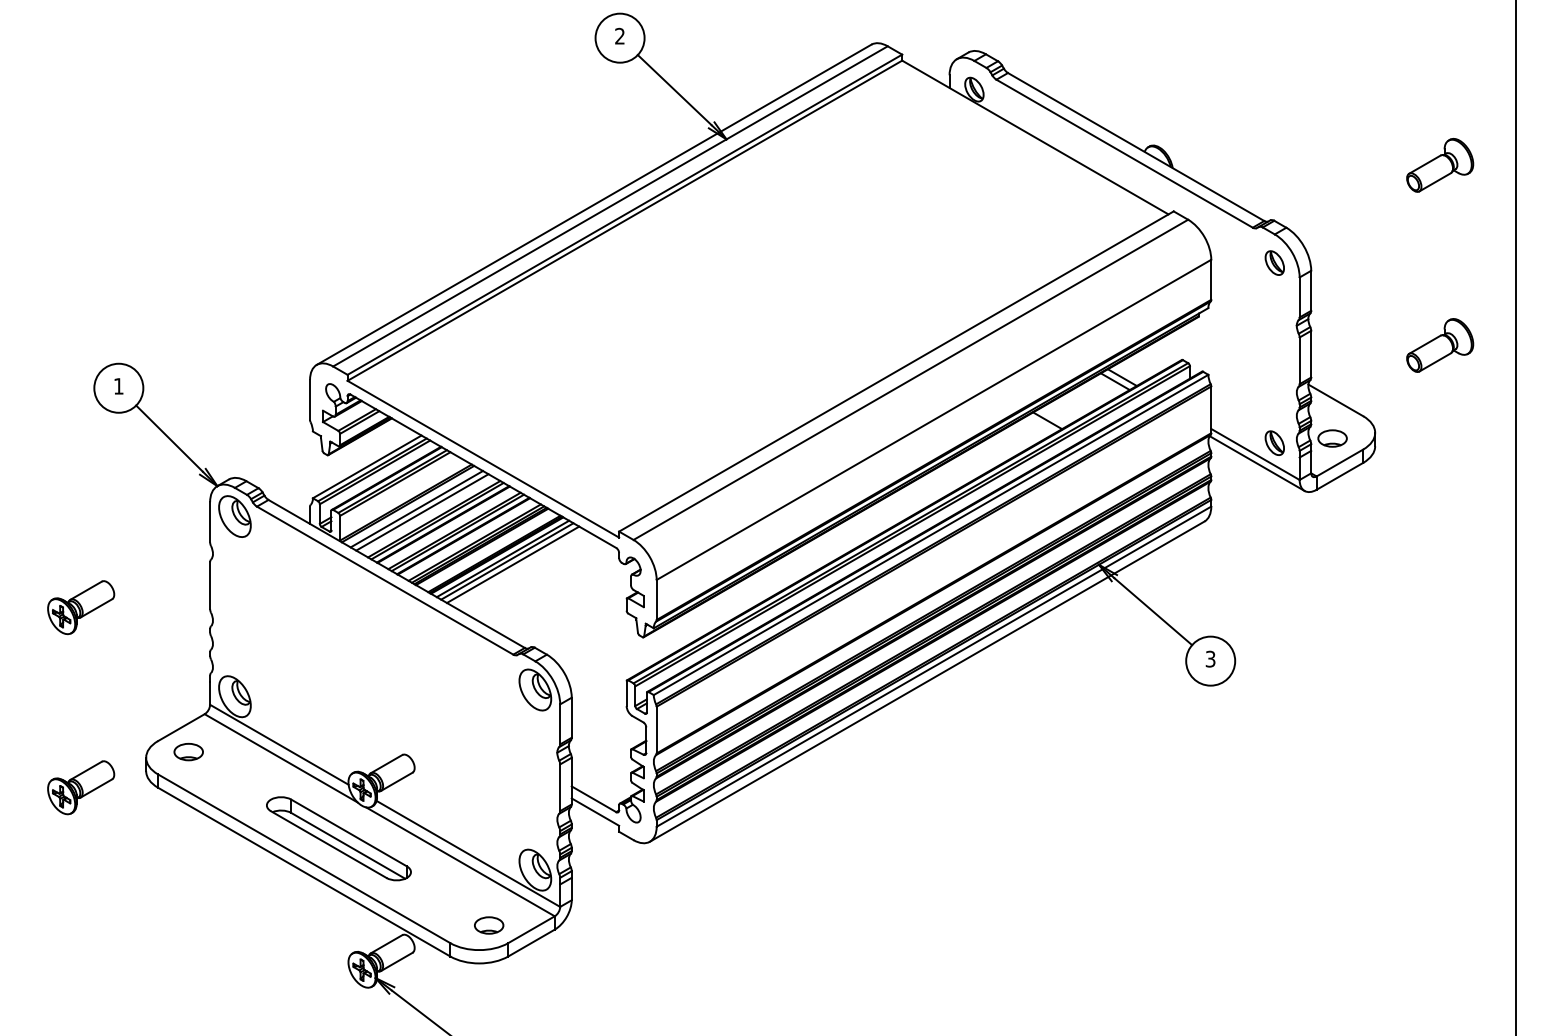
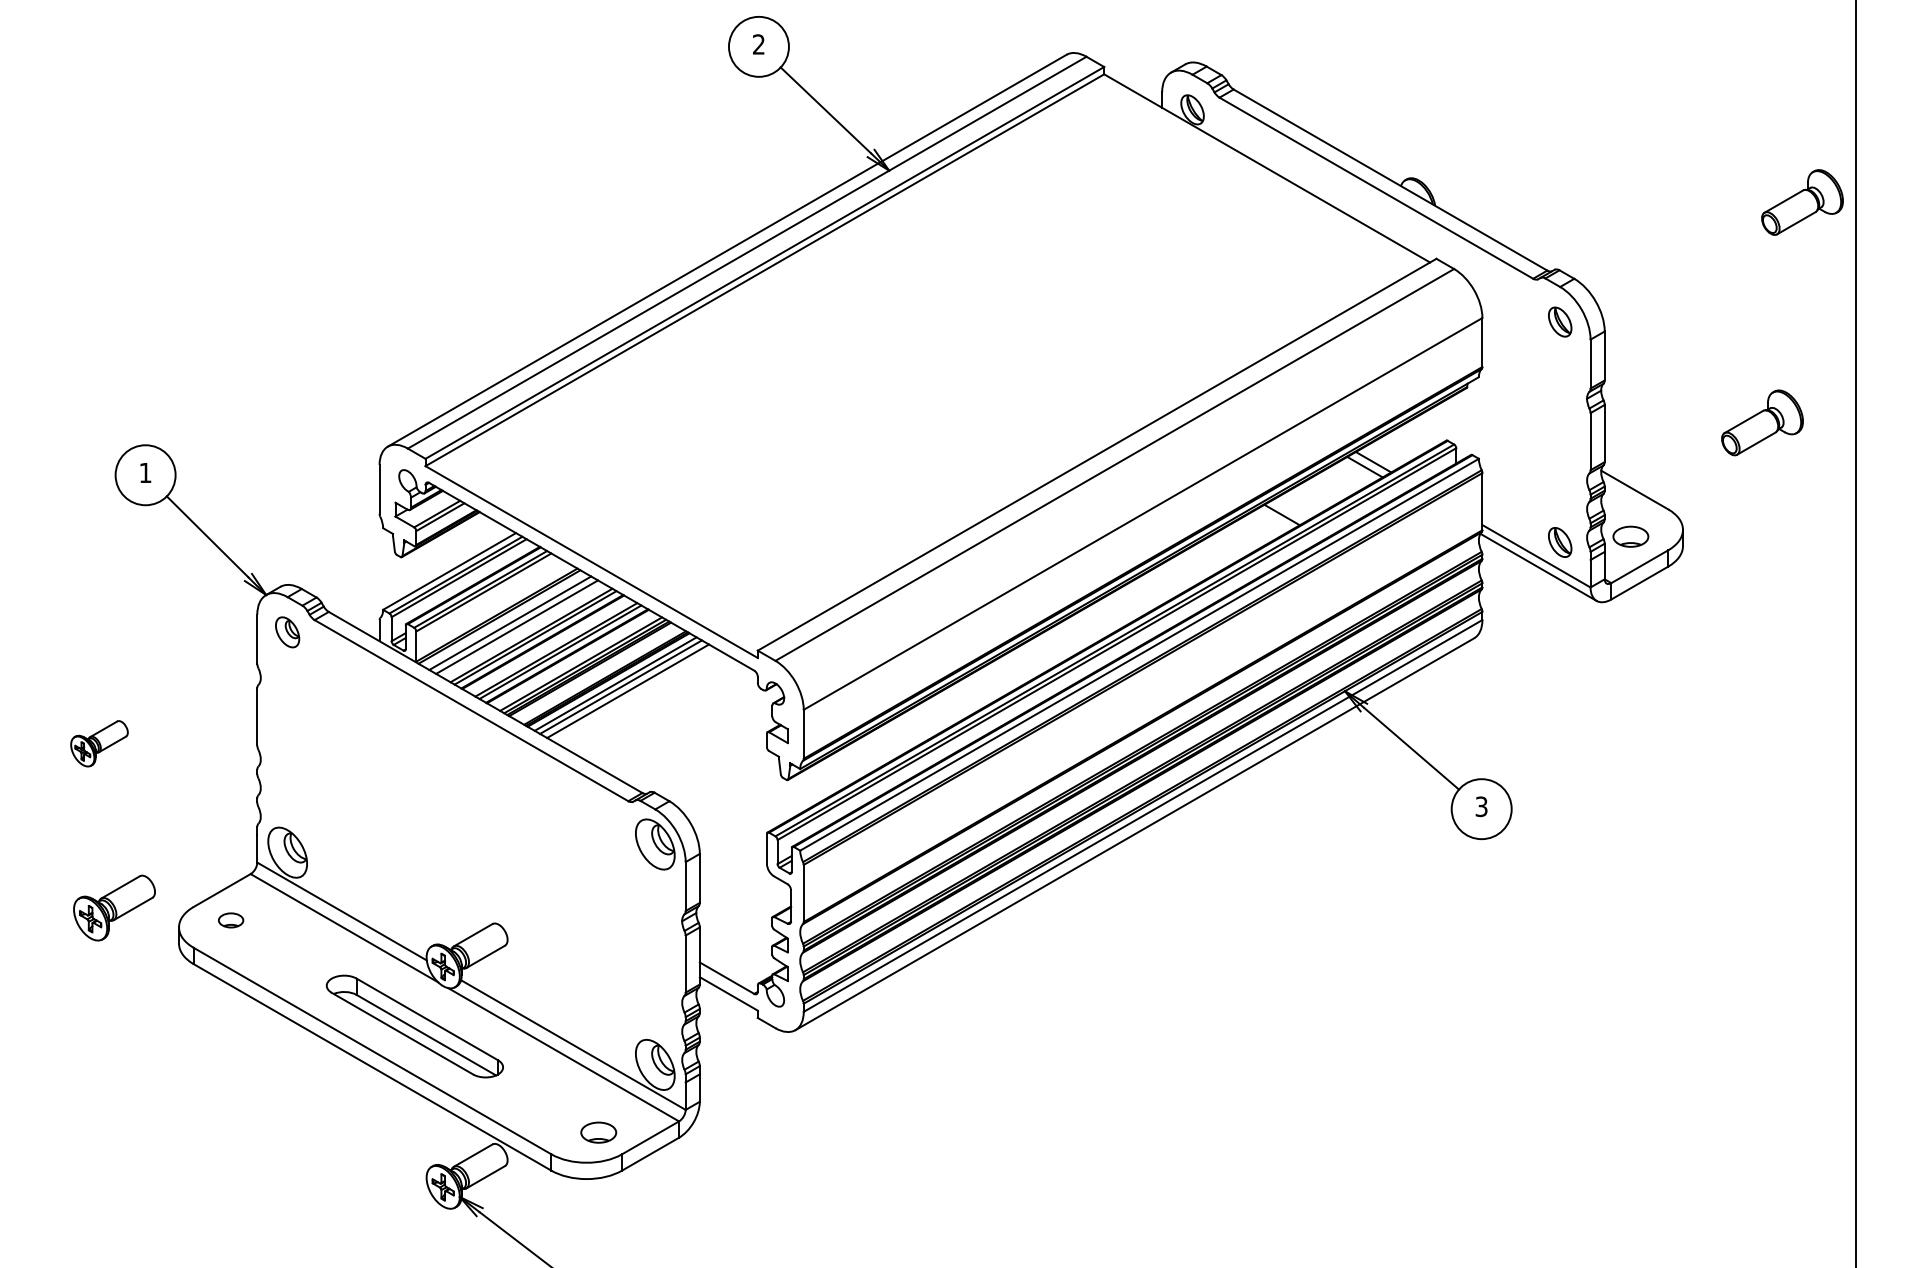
part: (1440, 165) -> (1802, 202), moved
part: (234, 516) -> (287, 632), size x0.6
part: (81, 607) -> (99, 743), size x0.7
part: (188, 752) -> (230, 920), size x0.7
part: (81, 787) -> (114, 907), moved

